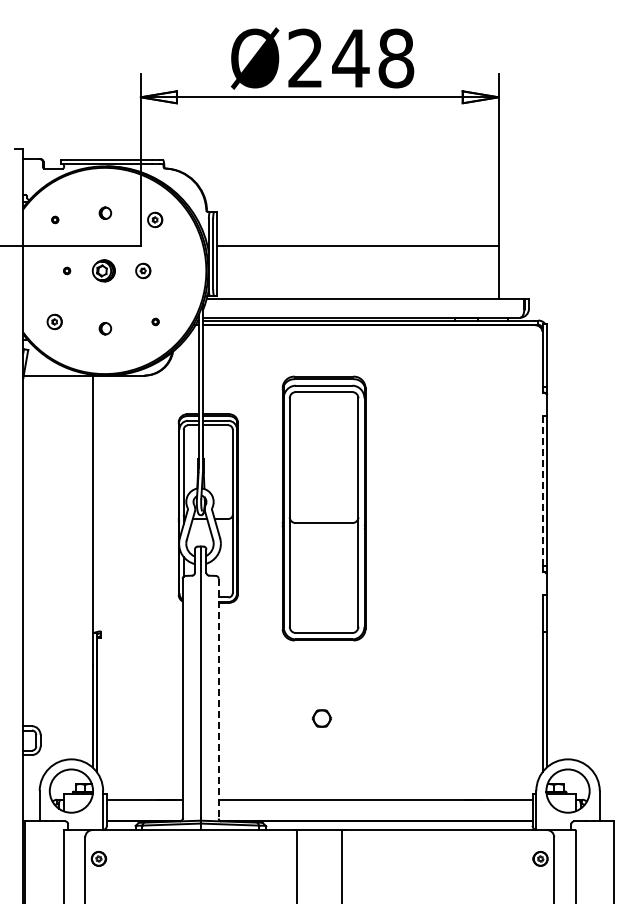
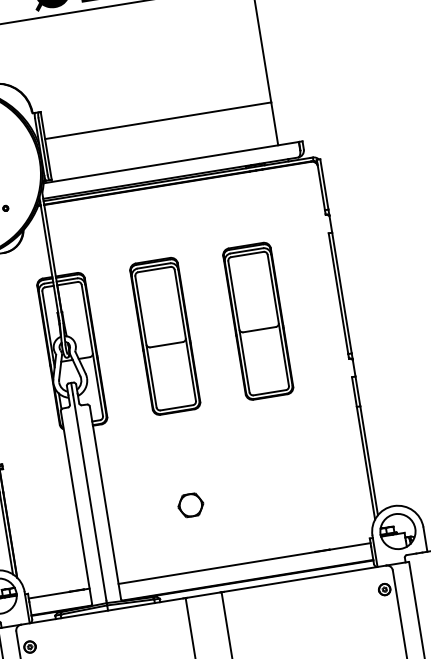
line: (542, 491) -> (338, 294), dashed -> solid
part: (323, 508) -> (164, 336), size x0.71
part: (439, 508) -> (257, 321), added
line: (218, 698) -> (105, 502), dashed -> solid
part: (321, 718) -> (190, 505), size x1.67

